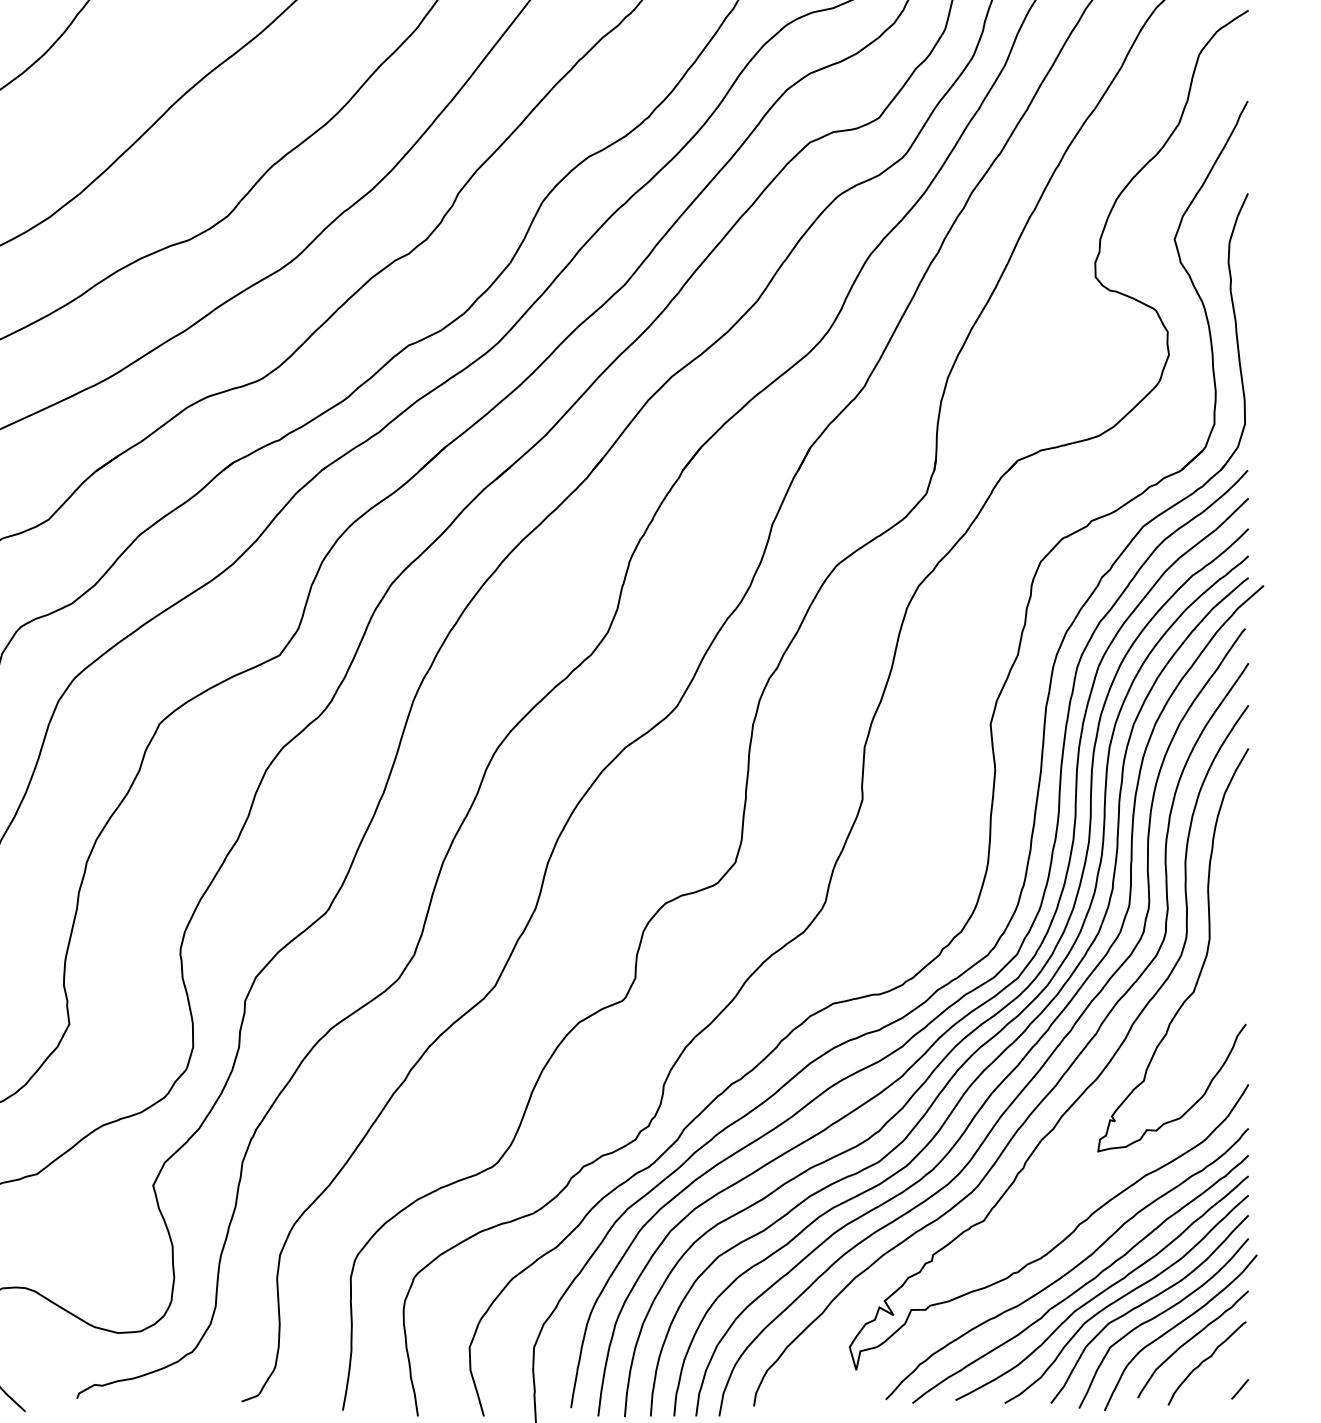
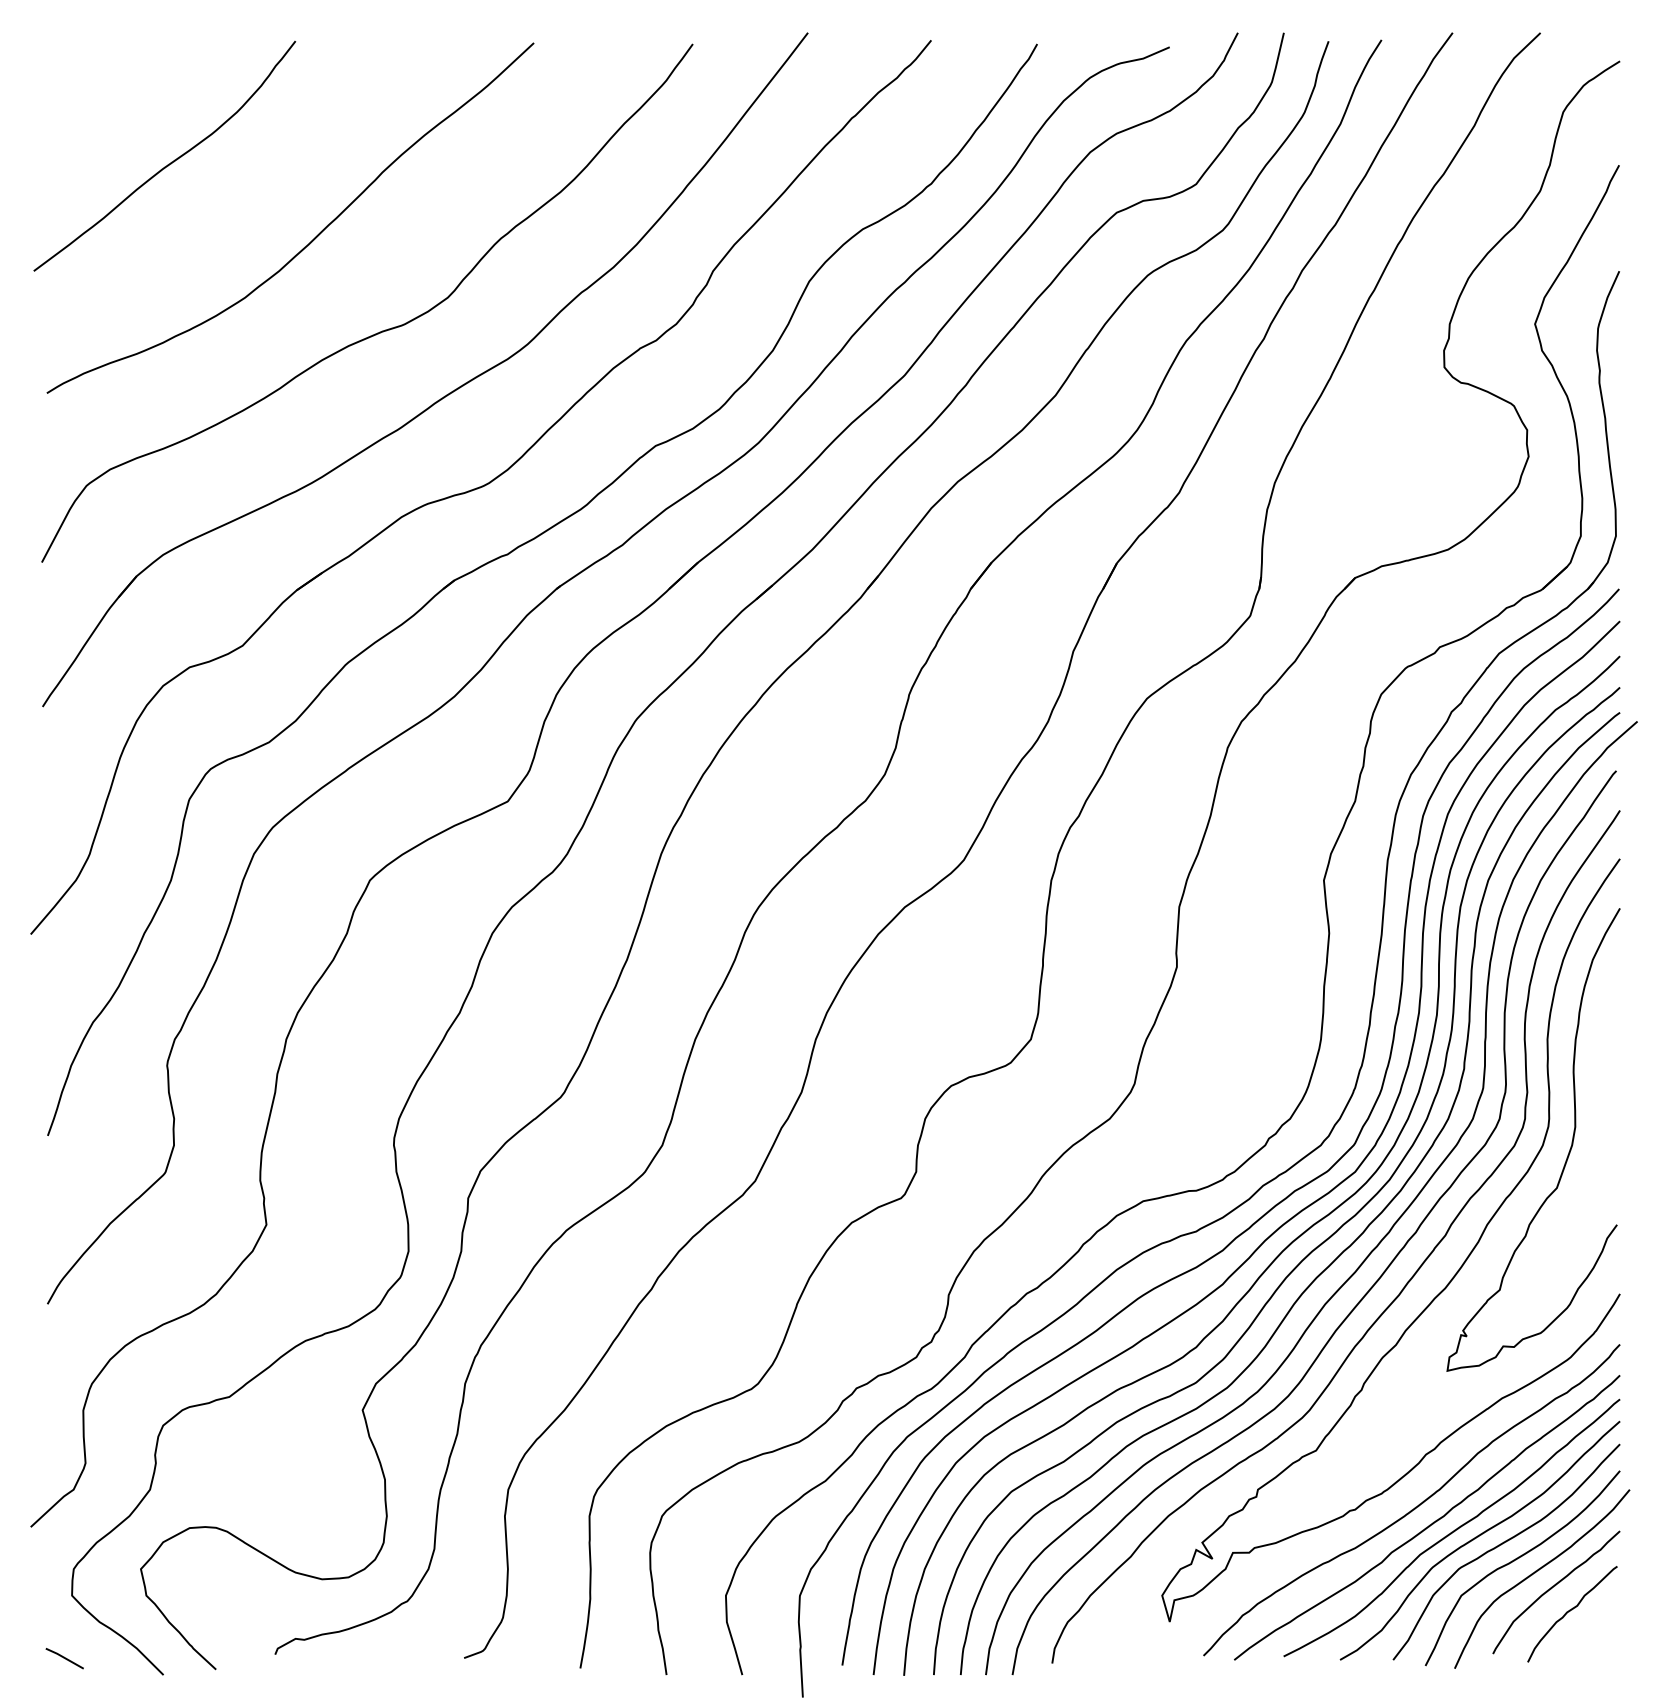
line: (1240, 1388) -> (1610, 1643), removed

